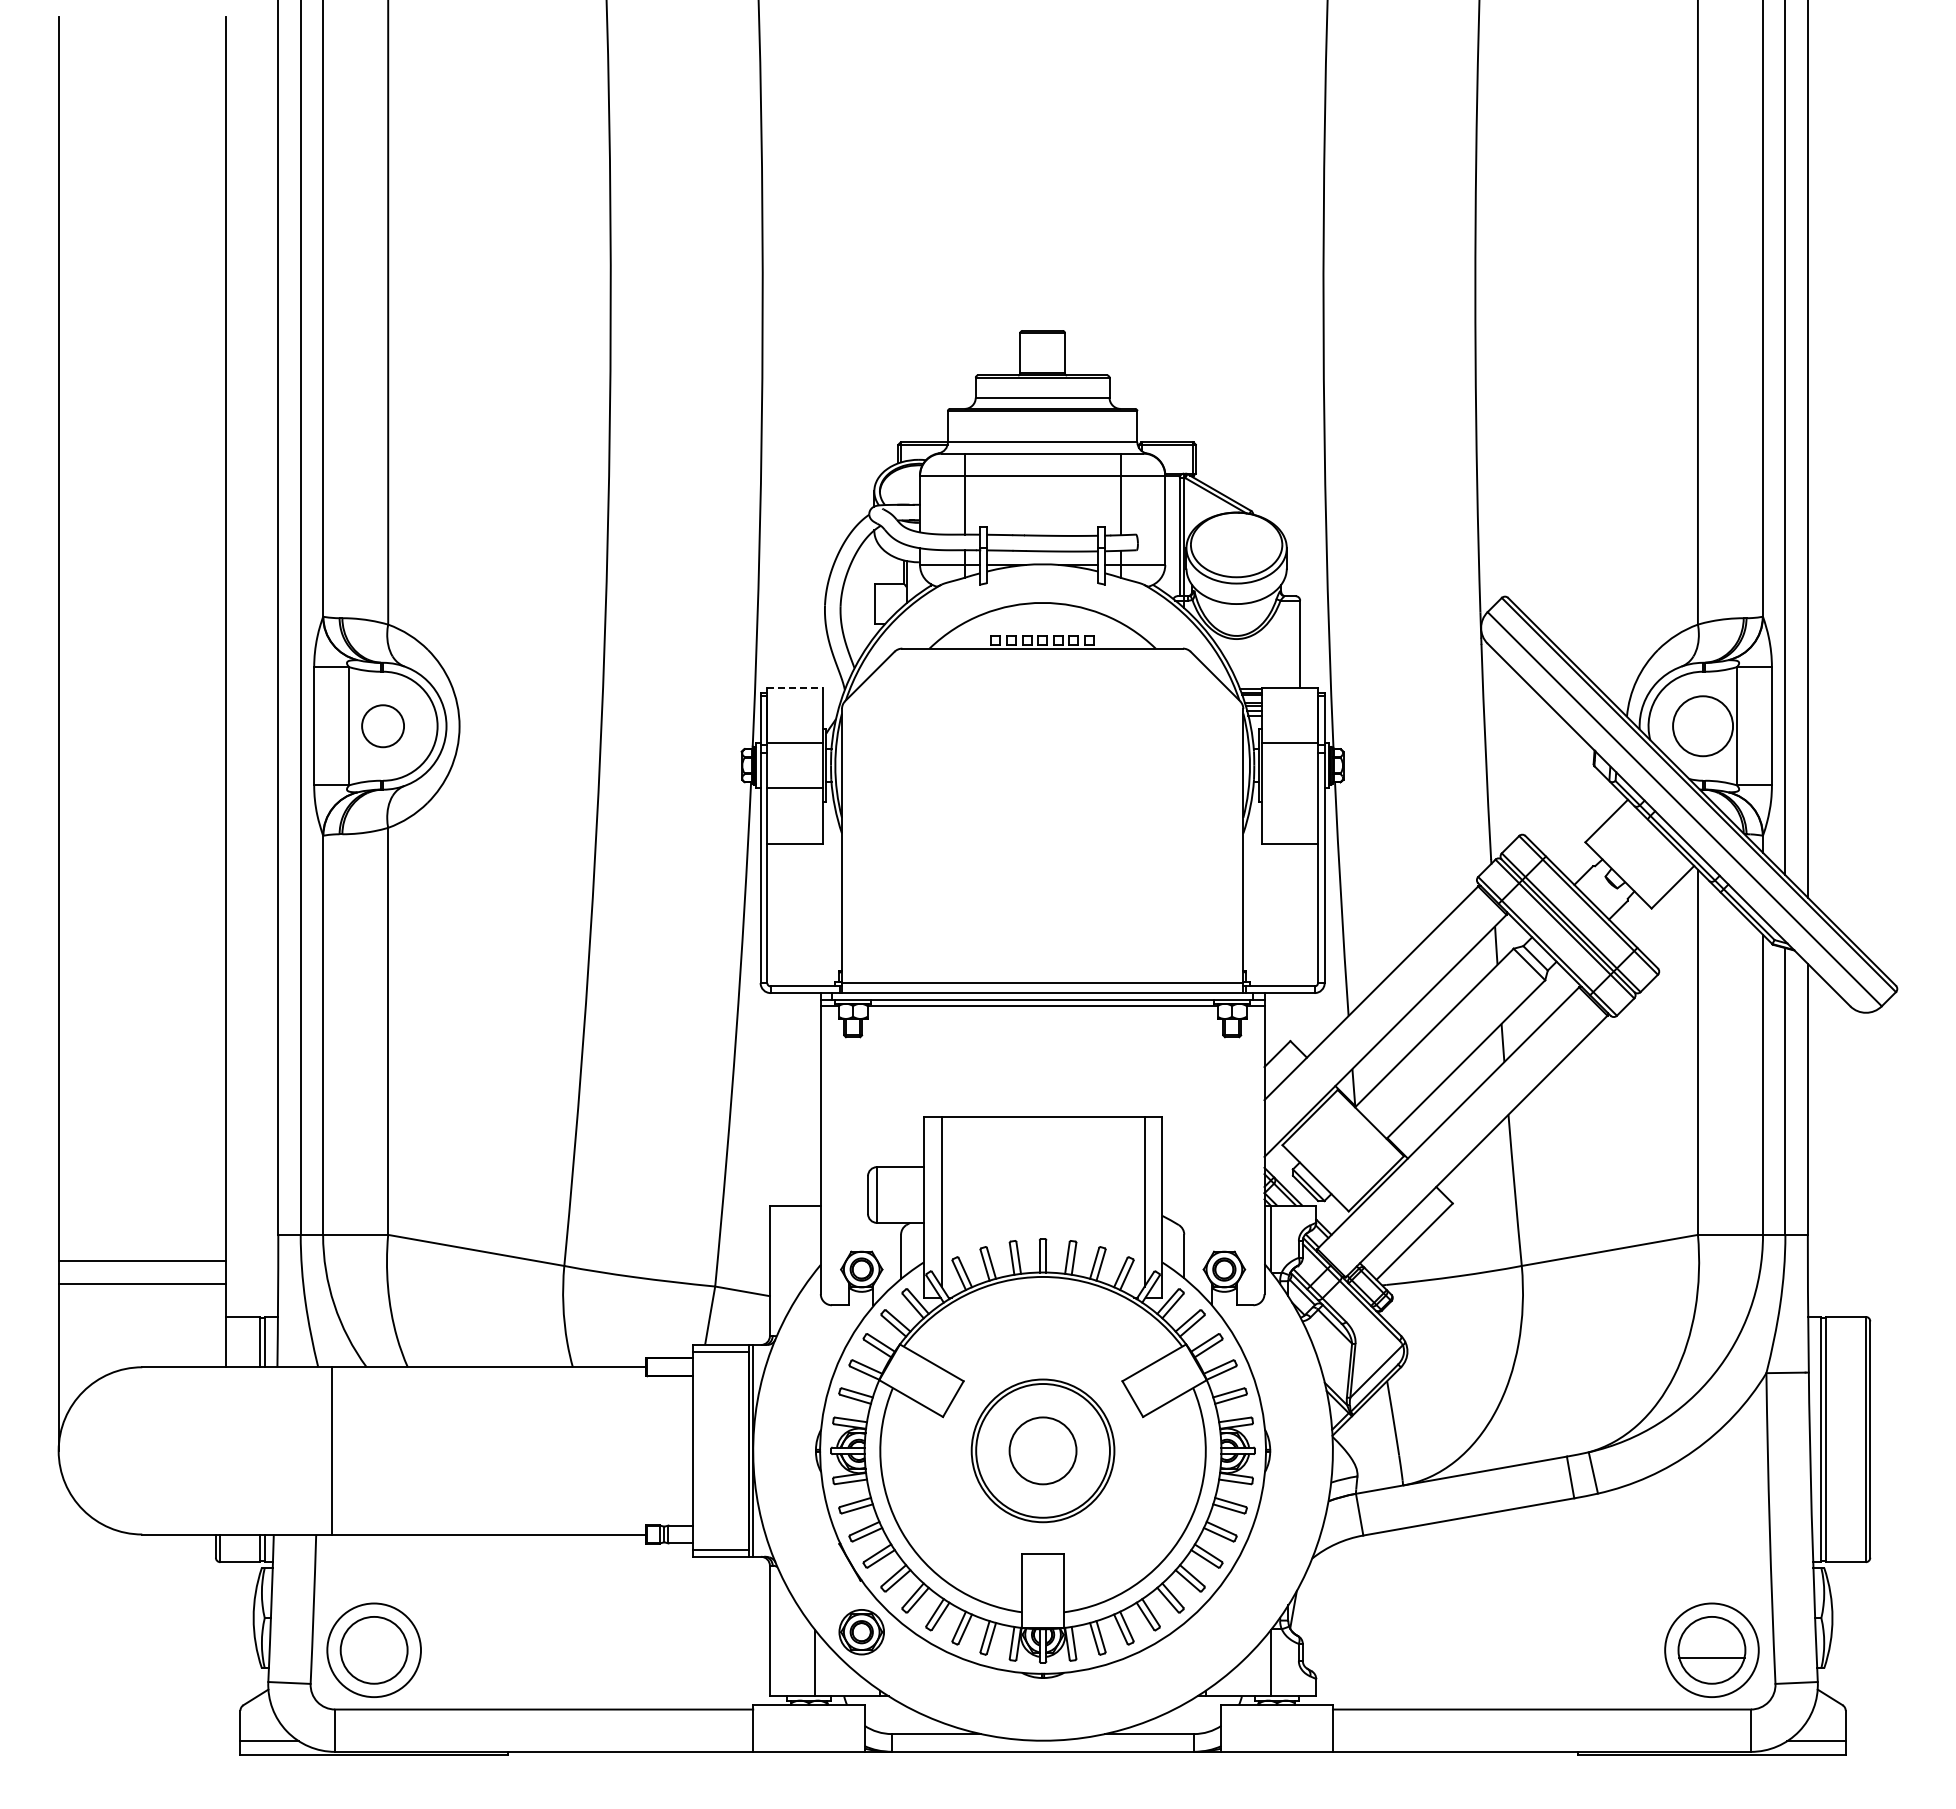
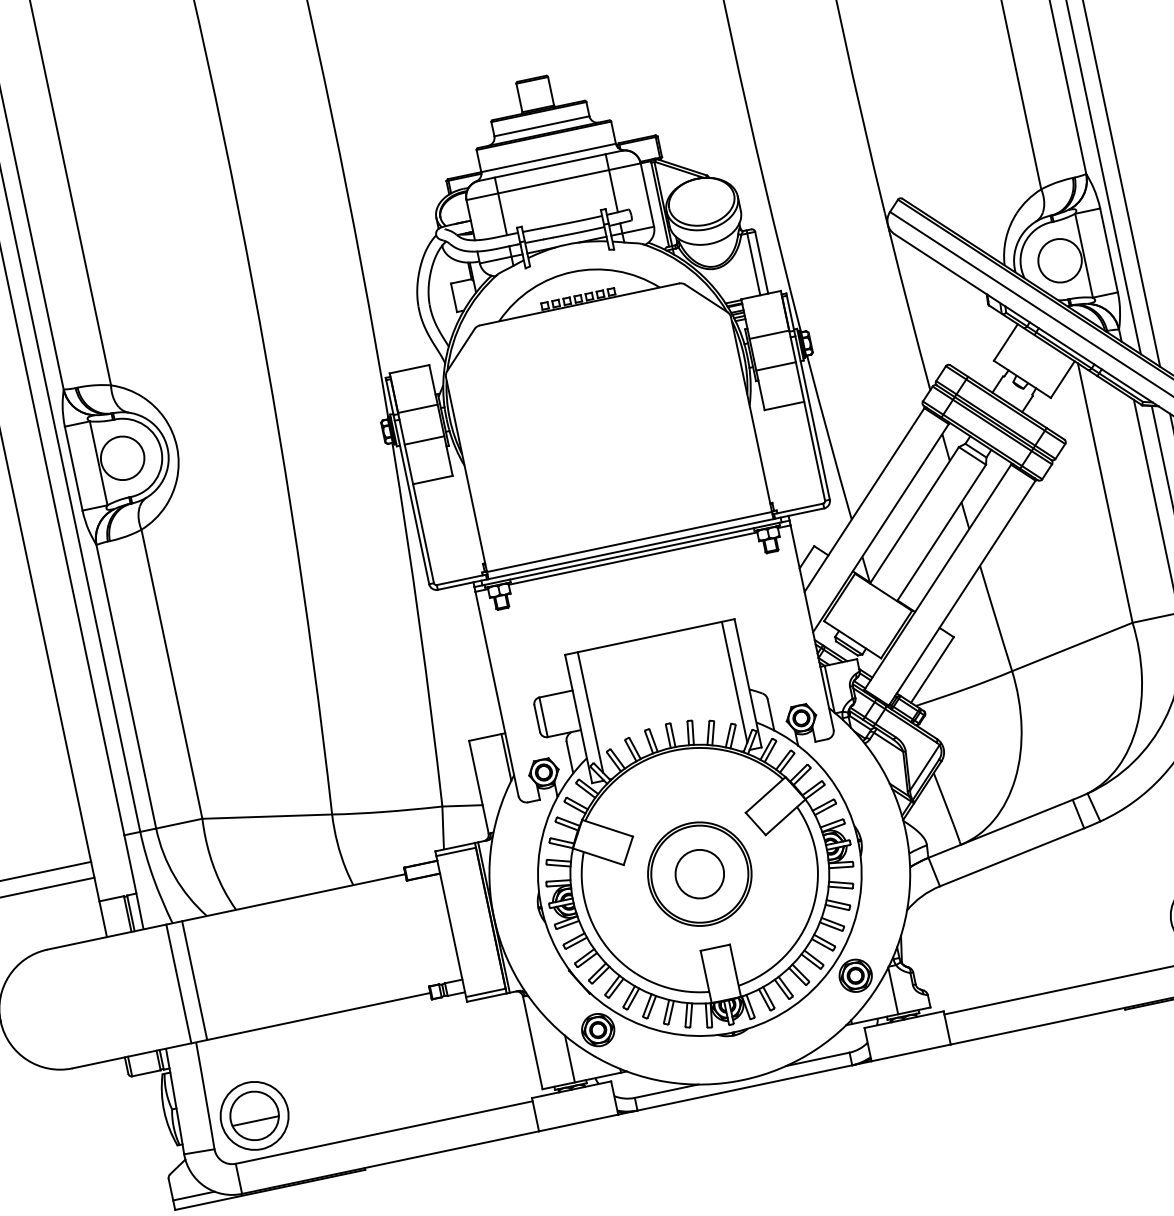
line: (1289, 641) -> (753, 262), added
line: (795, 687) -> (409, 369), dashed -> solid
circle: (383, 726) -> (122, 458), size x1.43
line: (1290, 787) -> (776, 366), added
line: (815, 1238) -> (506, 757), added
line: (309, 1450) -> (178, 983), added
part: (1224, 1632) -> (855, 976), added
line: (373, 1657) -> (255, 1121), added

